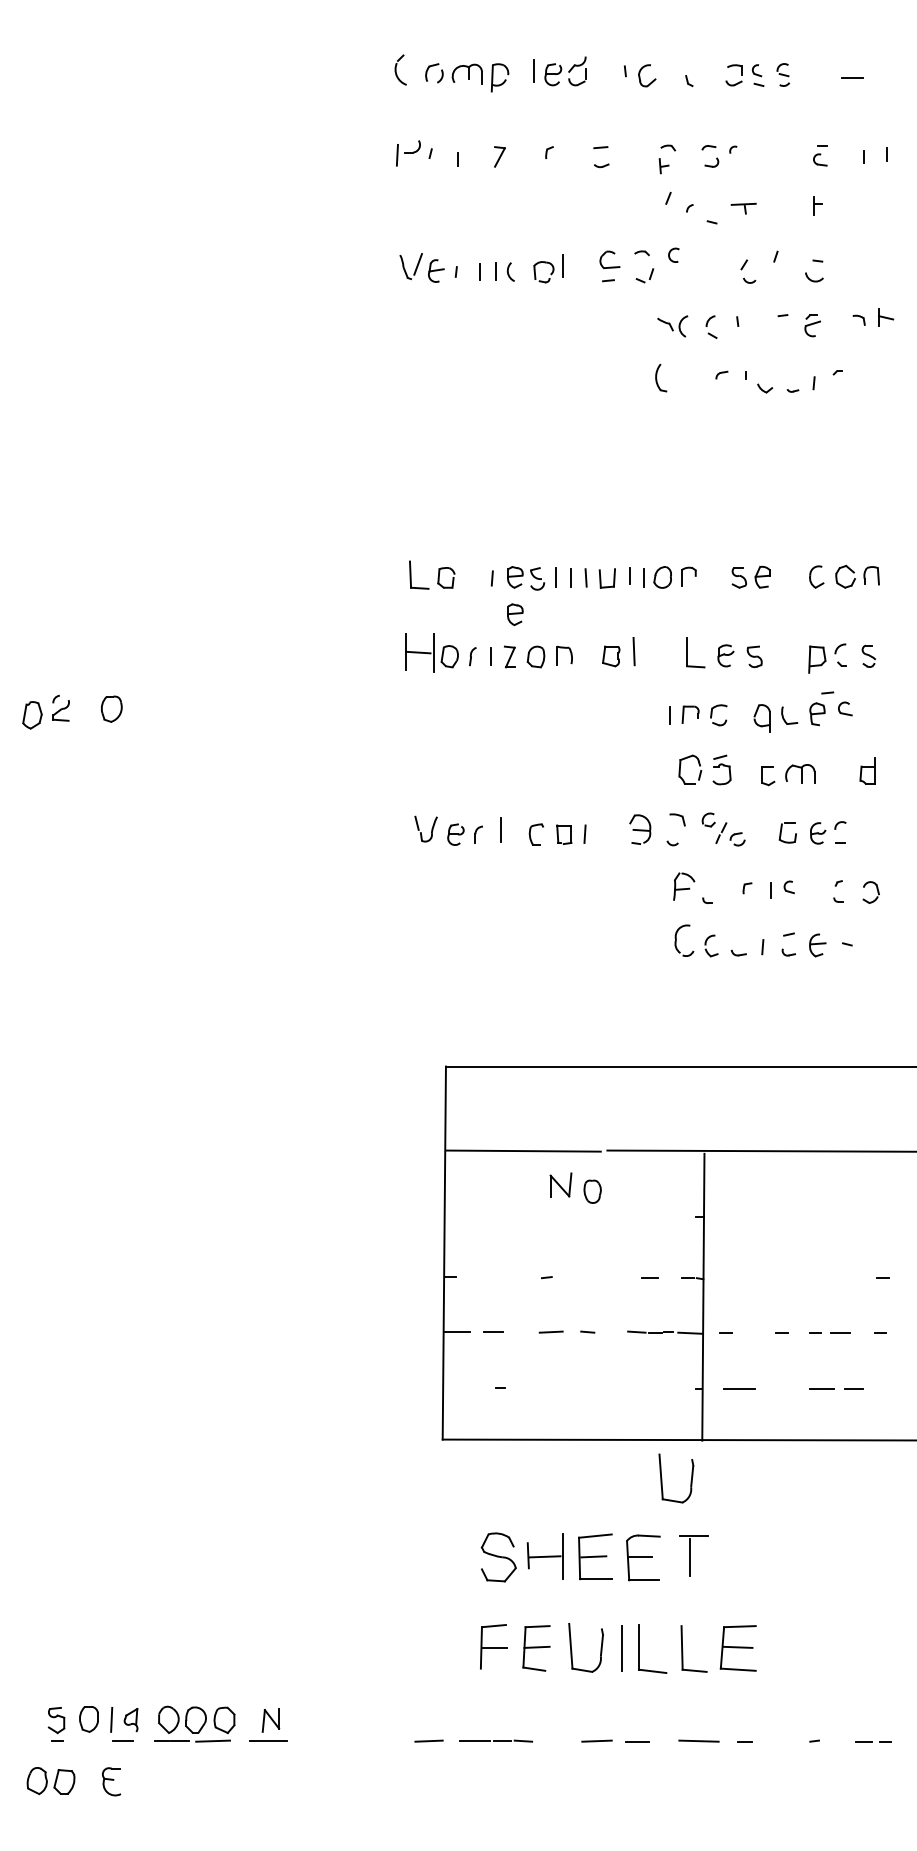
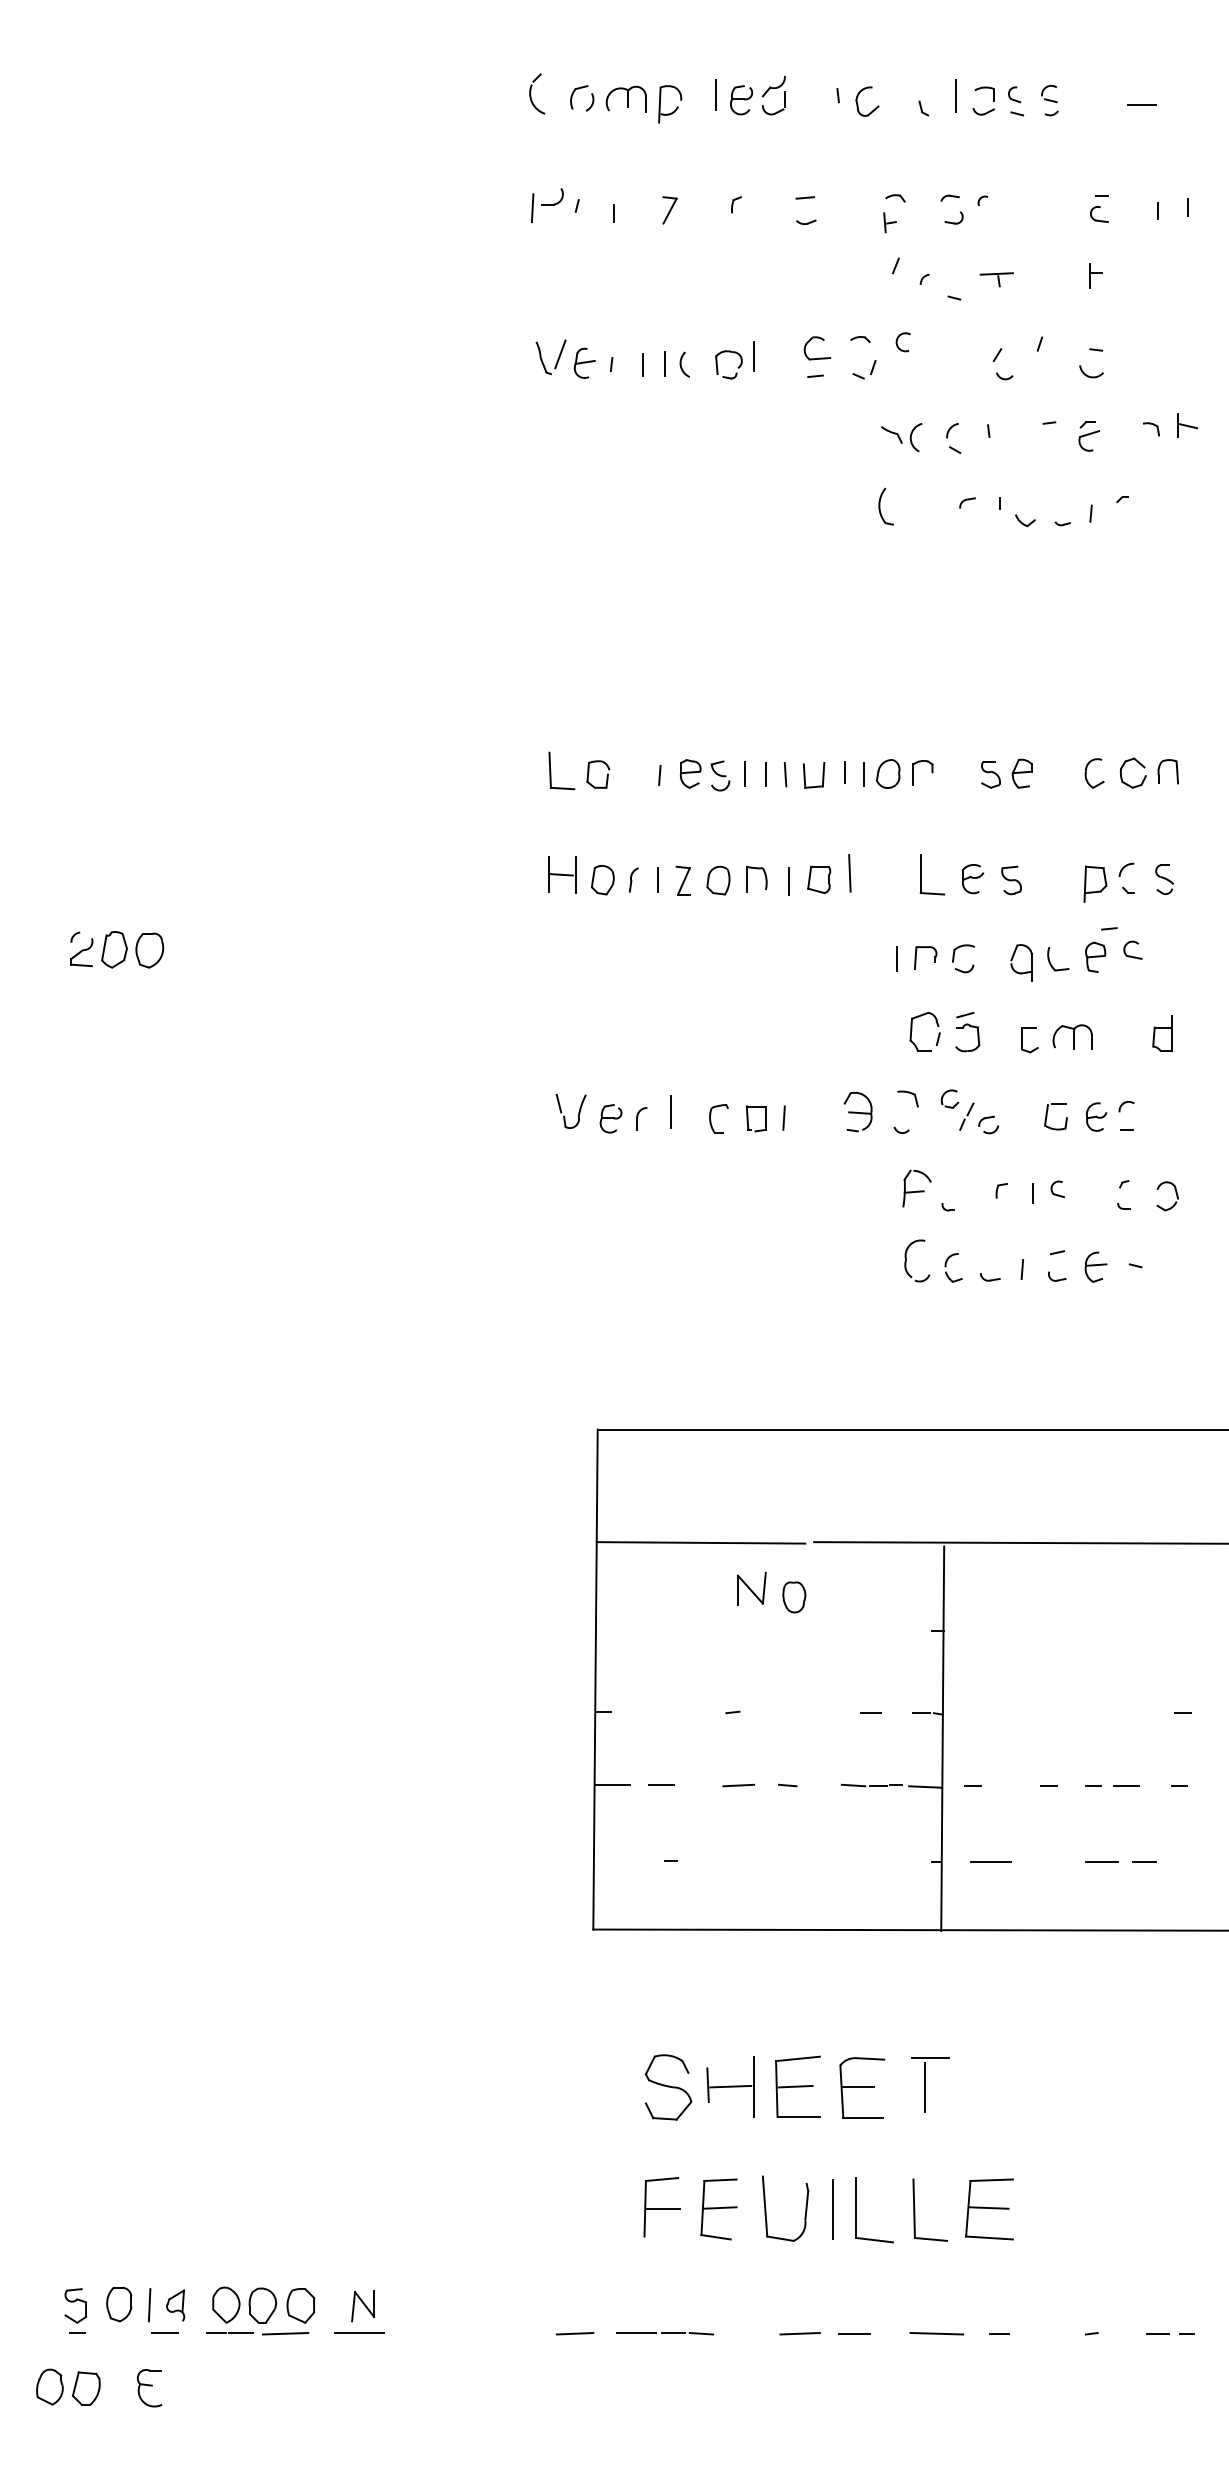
line: (712, 71) -> (955, 96), added
part: (515, 614) -> (690, 823), removed
part: (419, 652) -> (562, 874), size x0.71
line: (589, 657) -> (789, 881), added
part: (32, 715) -> (114, 949), moved
part: (662, 1478) -> (887, 1981), removed

